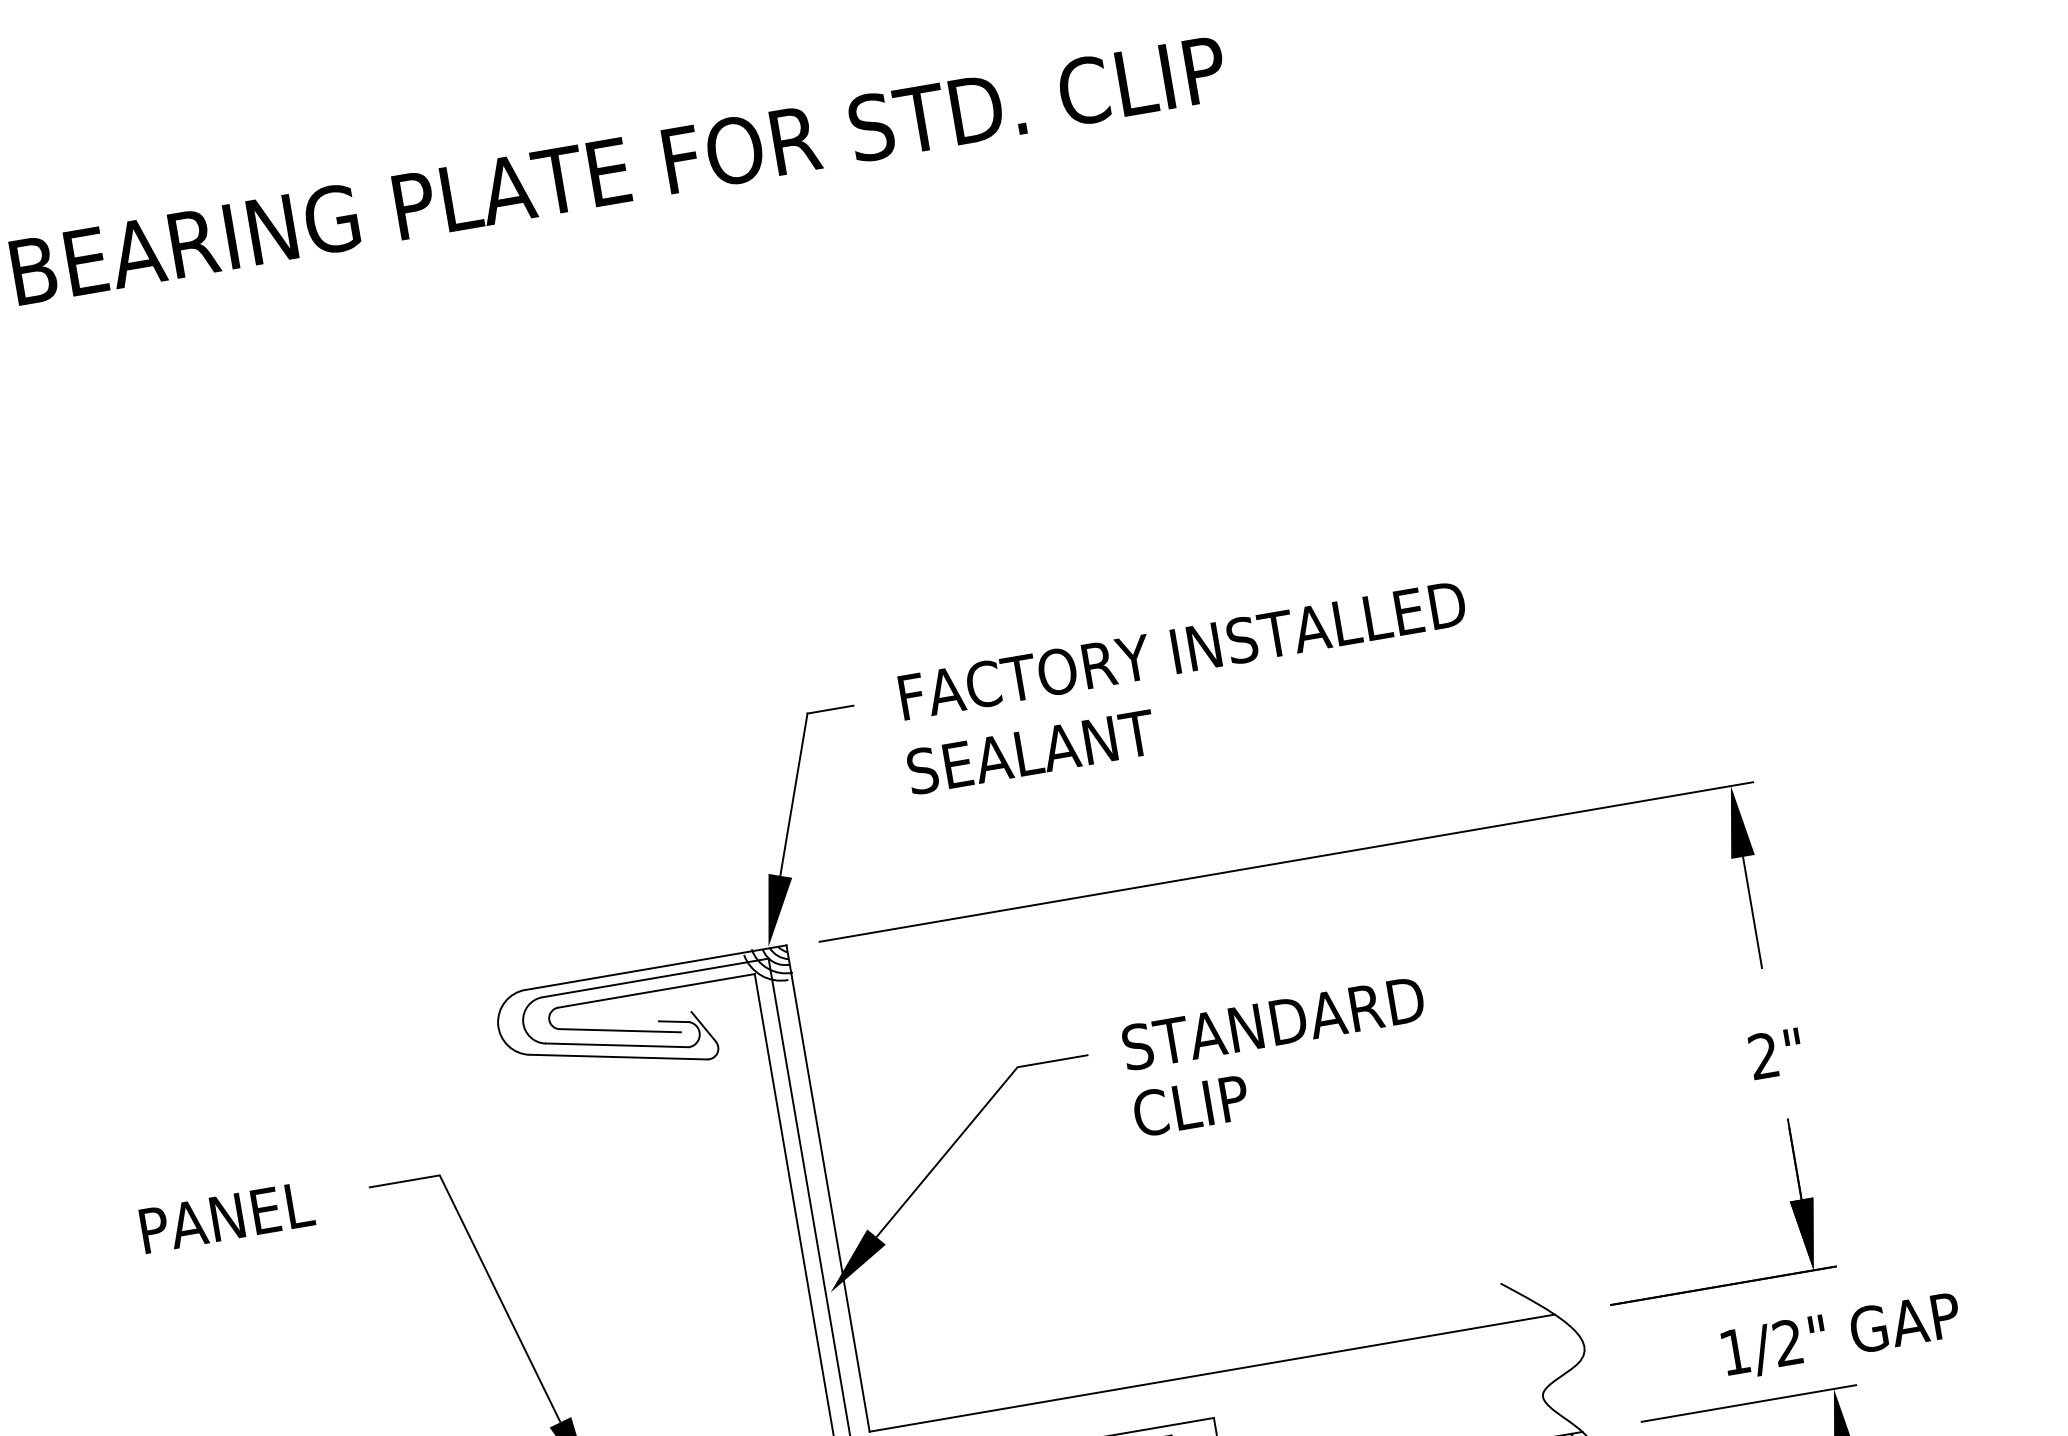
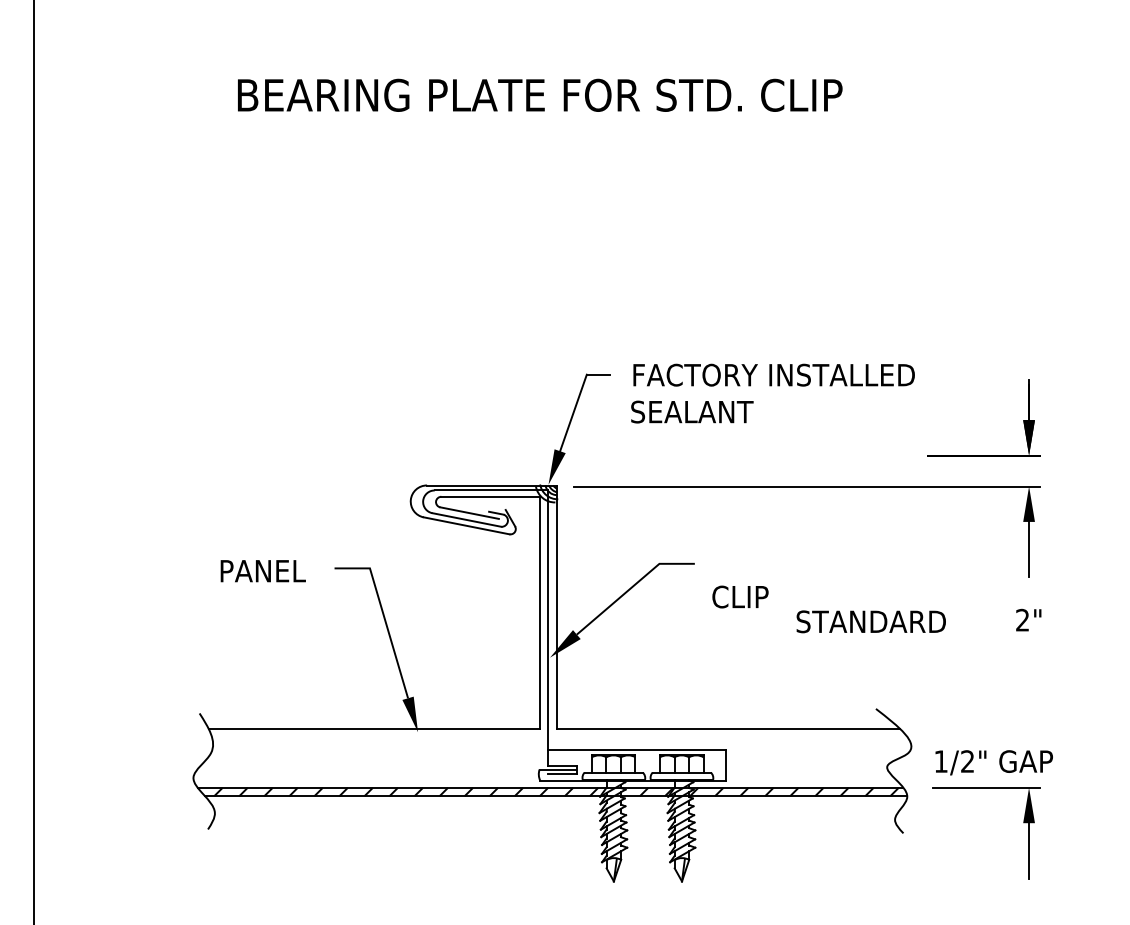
text: (1271, 1023) -> (870, 621), moved
part: (1722, 1285) -> (983, 455), moved
text: (1840, 1335) -> (993, 762), moved

